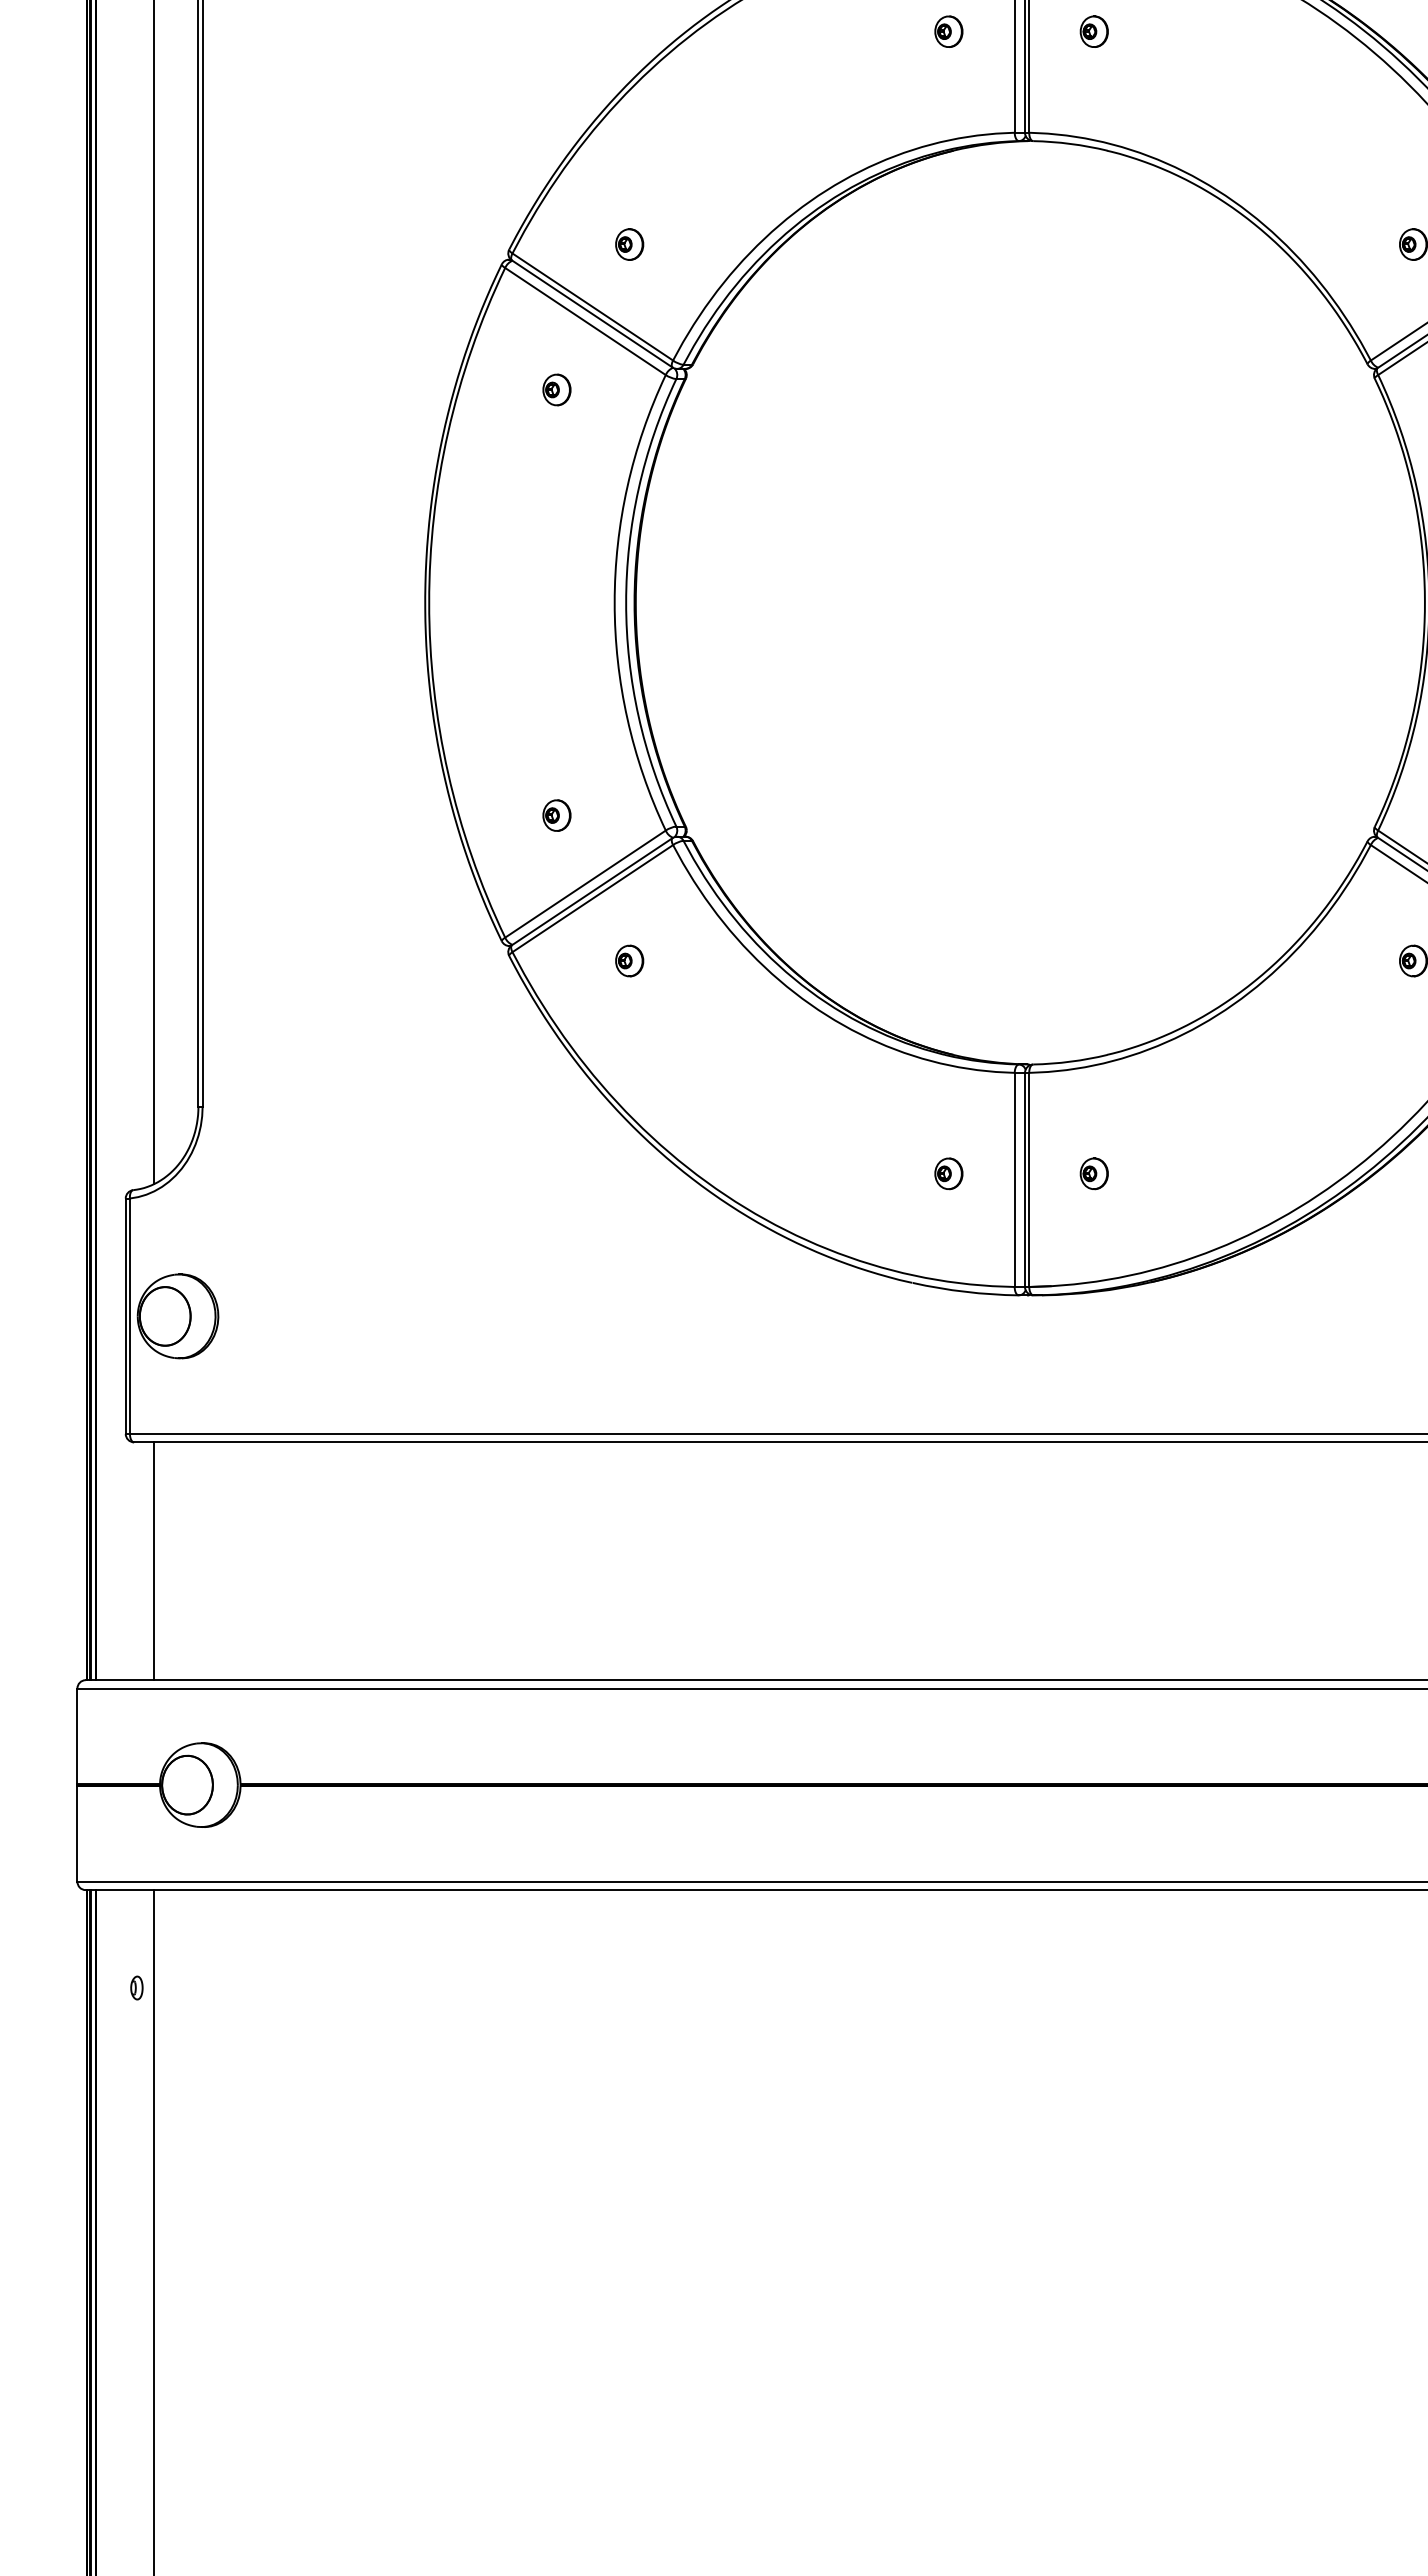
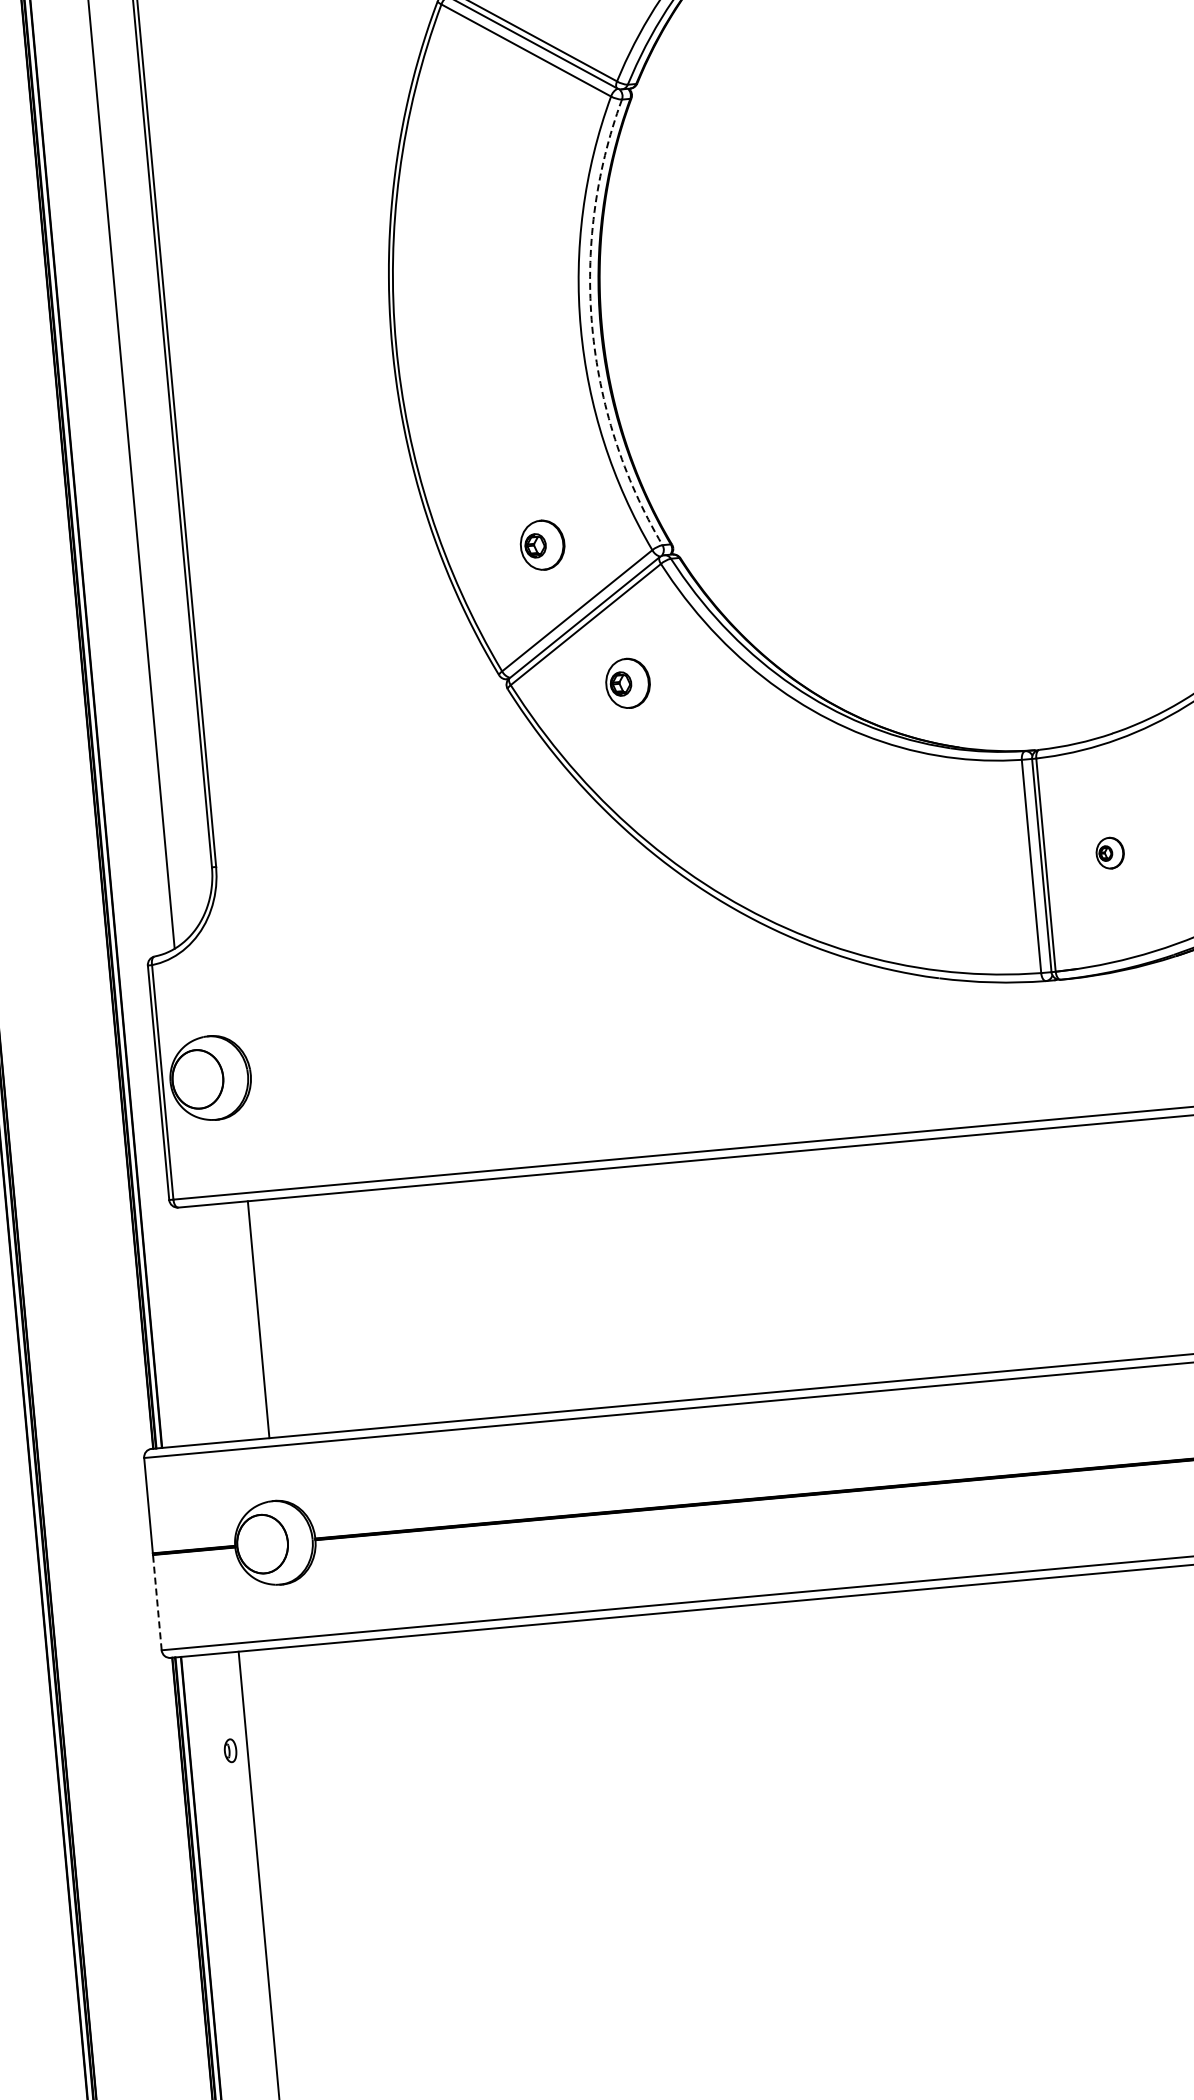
part: (556, 389) -> (503, 120), removed
arc: (626, 602) -> (592, 326), solid -> dashed
part: (556, 815) -> (542, 545), size x1.6
part: (629, 960) -> (628, 682), size x1.6
part: (948, 1173) -> (965, 866), removed
line: (153, 1561) -> (258, 1319), moved
line: (77, 1833) -> (157, 1602), solid -> dashed

